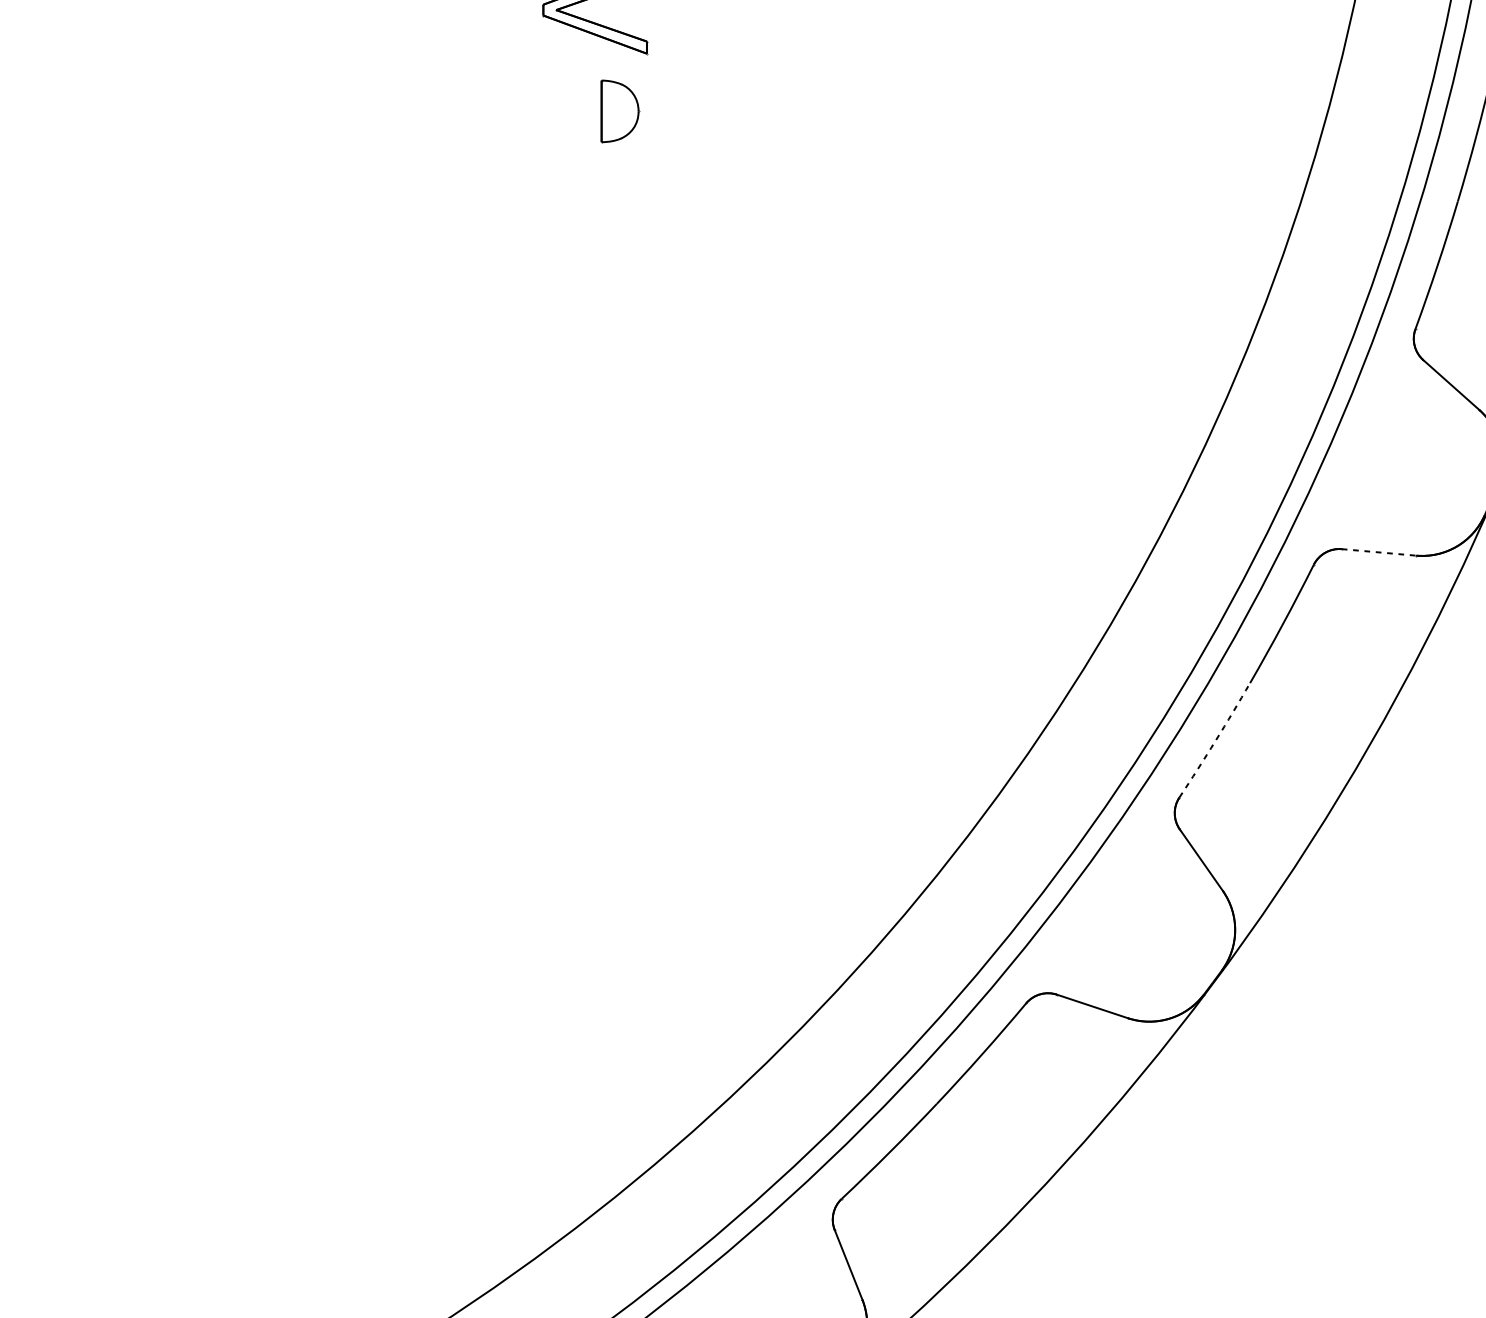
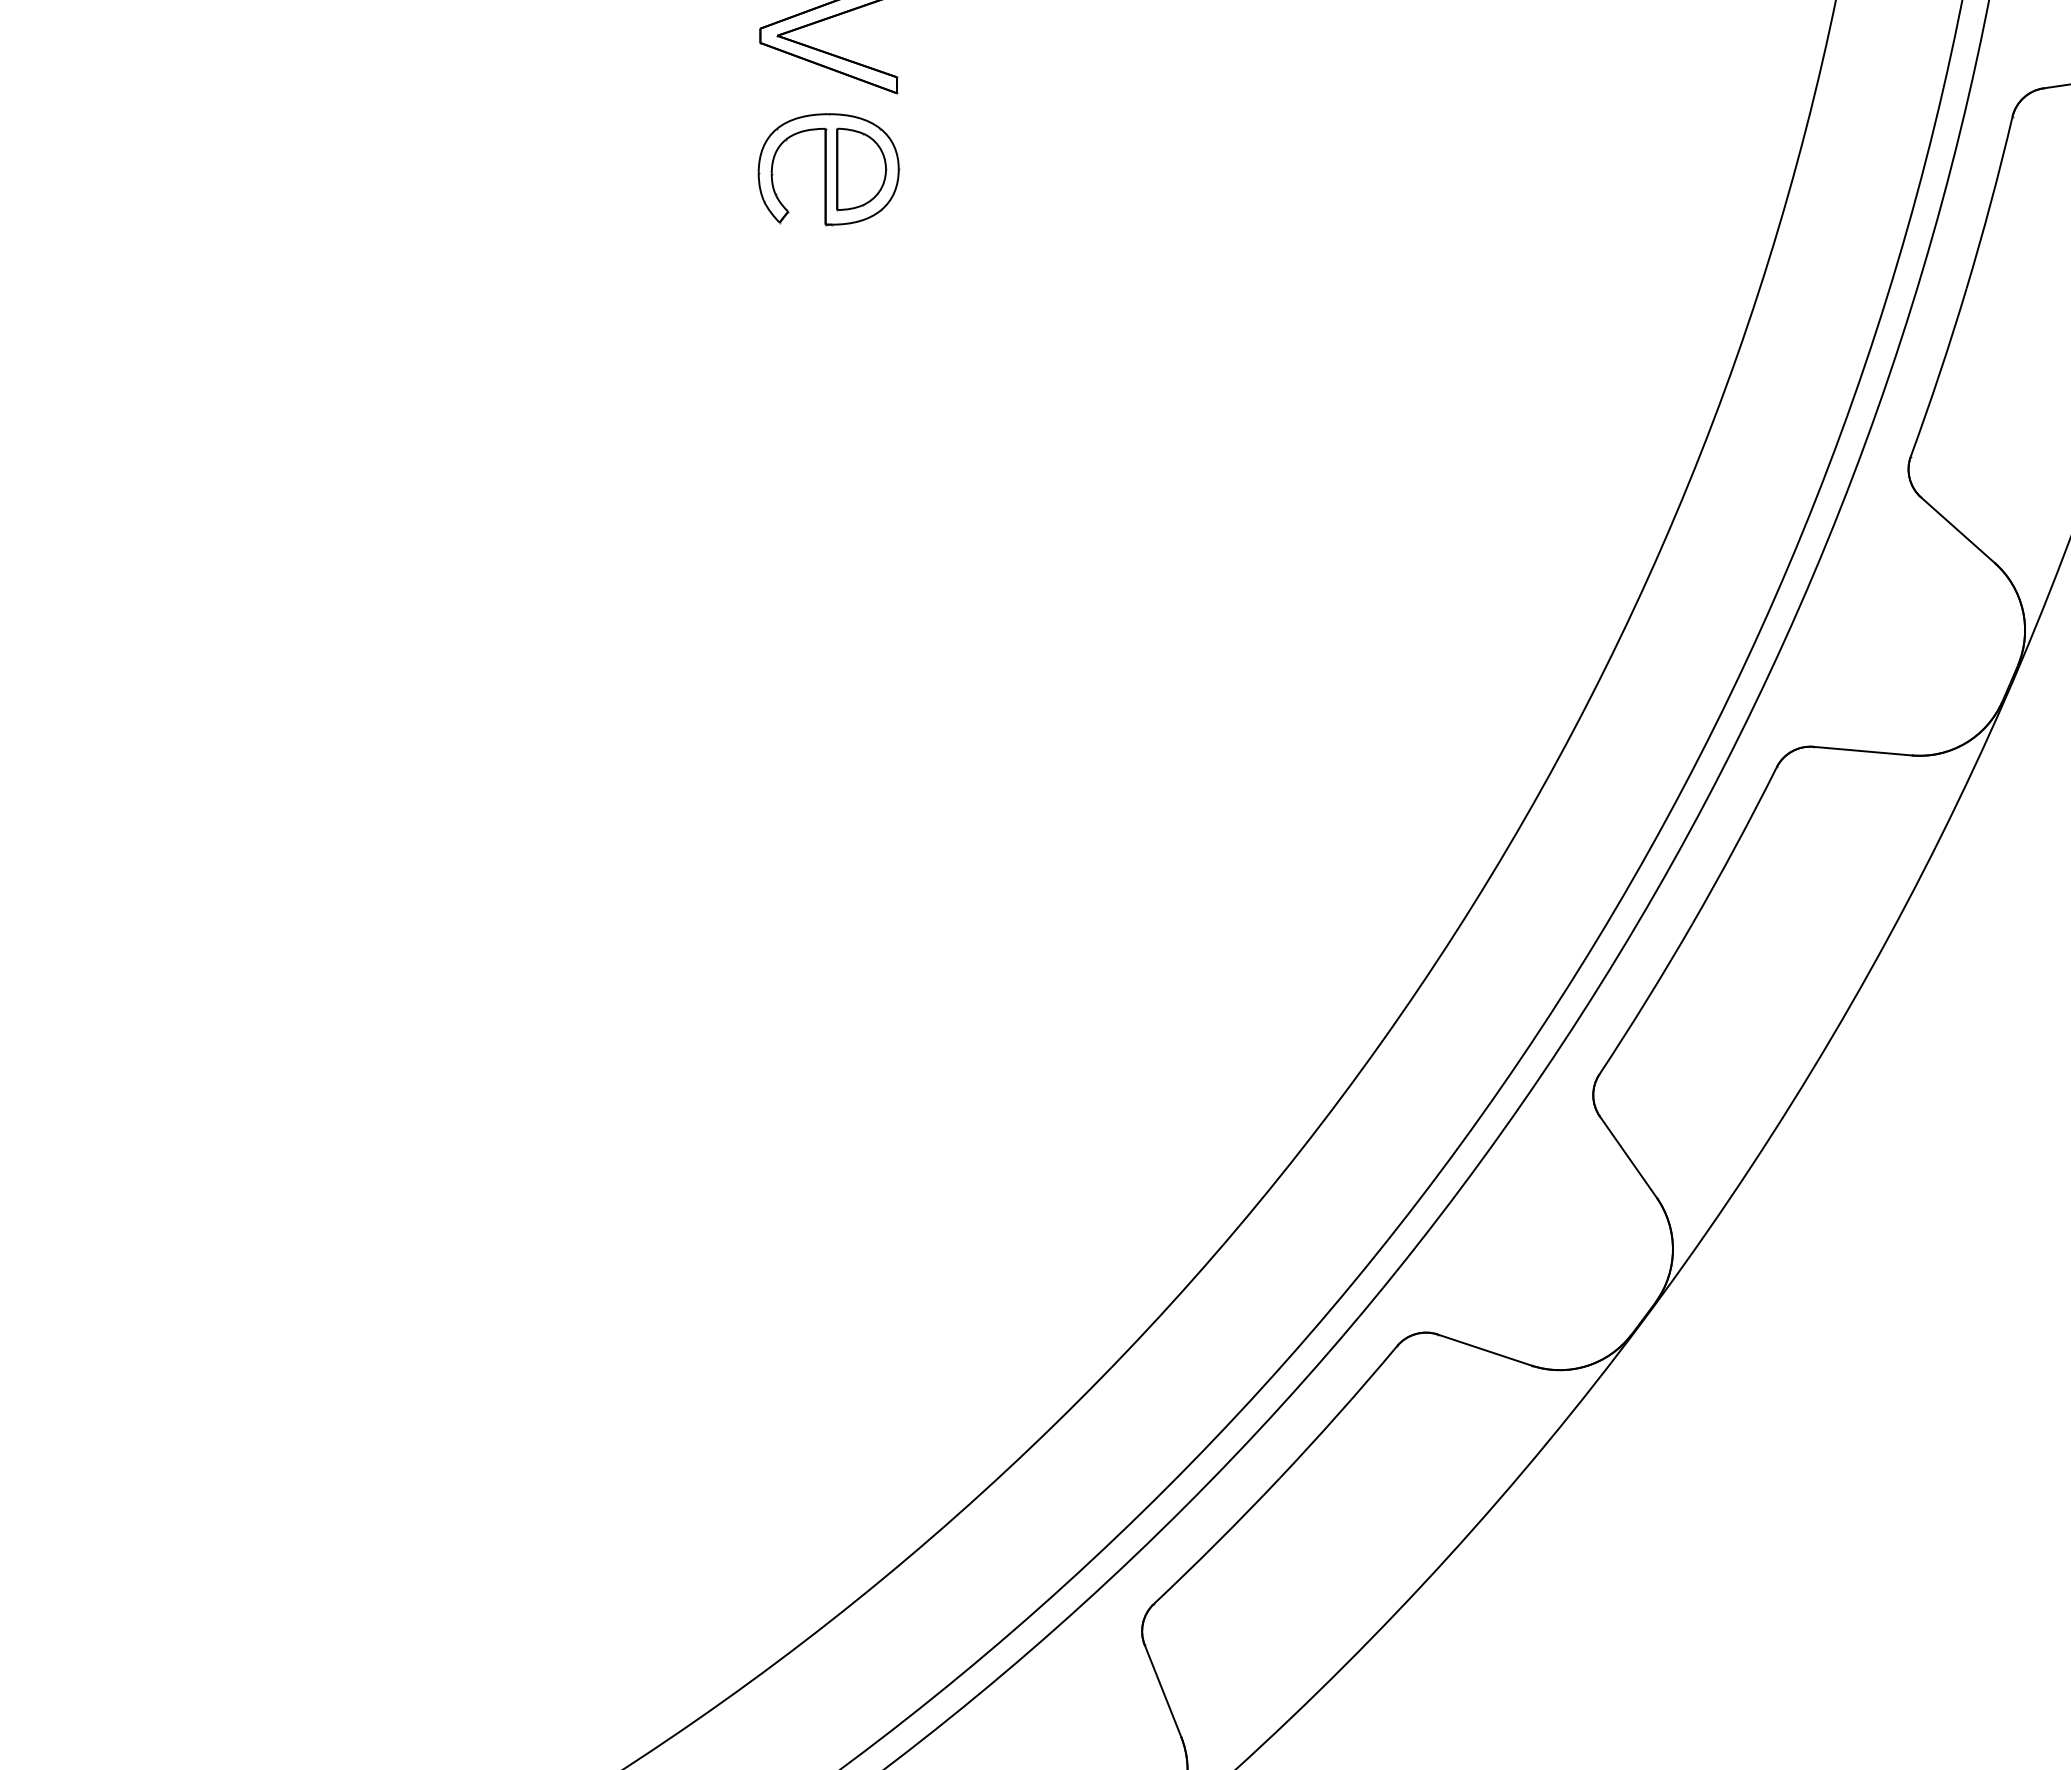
part: (595, 111) -> (828, 169), added
line: (1379, 552) -> (1863, 751), dashed -> solid
arc: (1215, 740) -> (1647, 999), dashed -> solid

